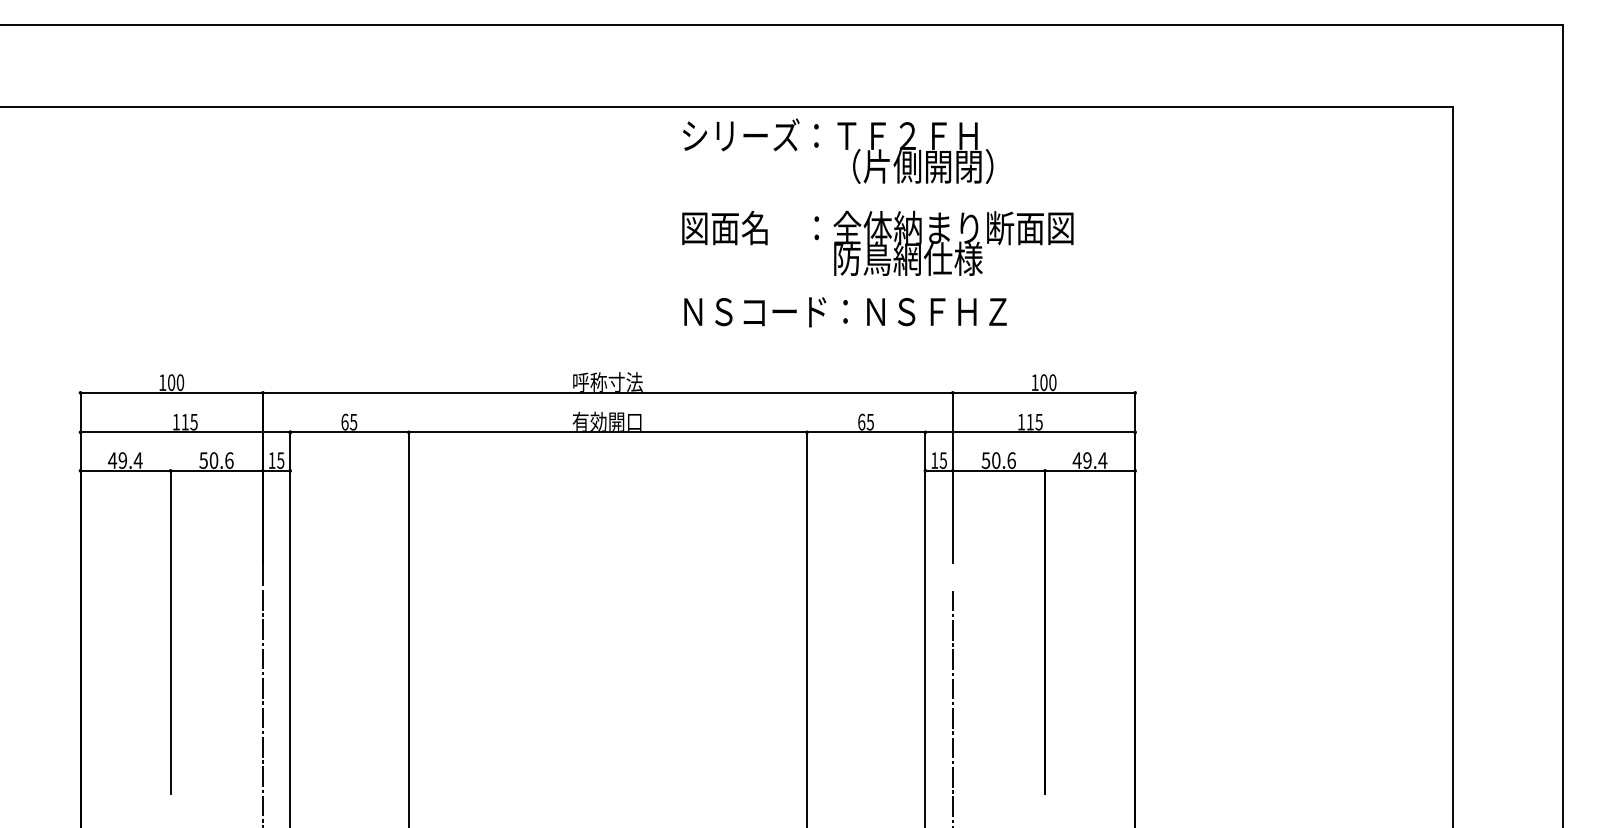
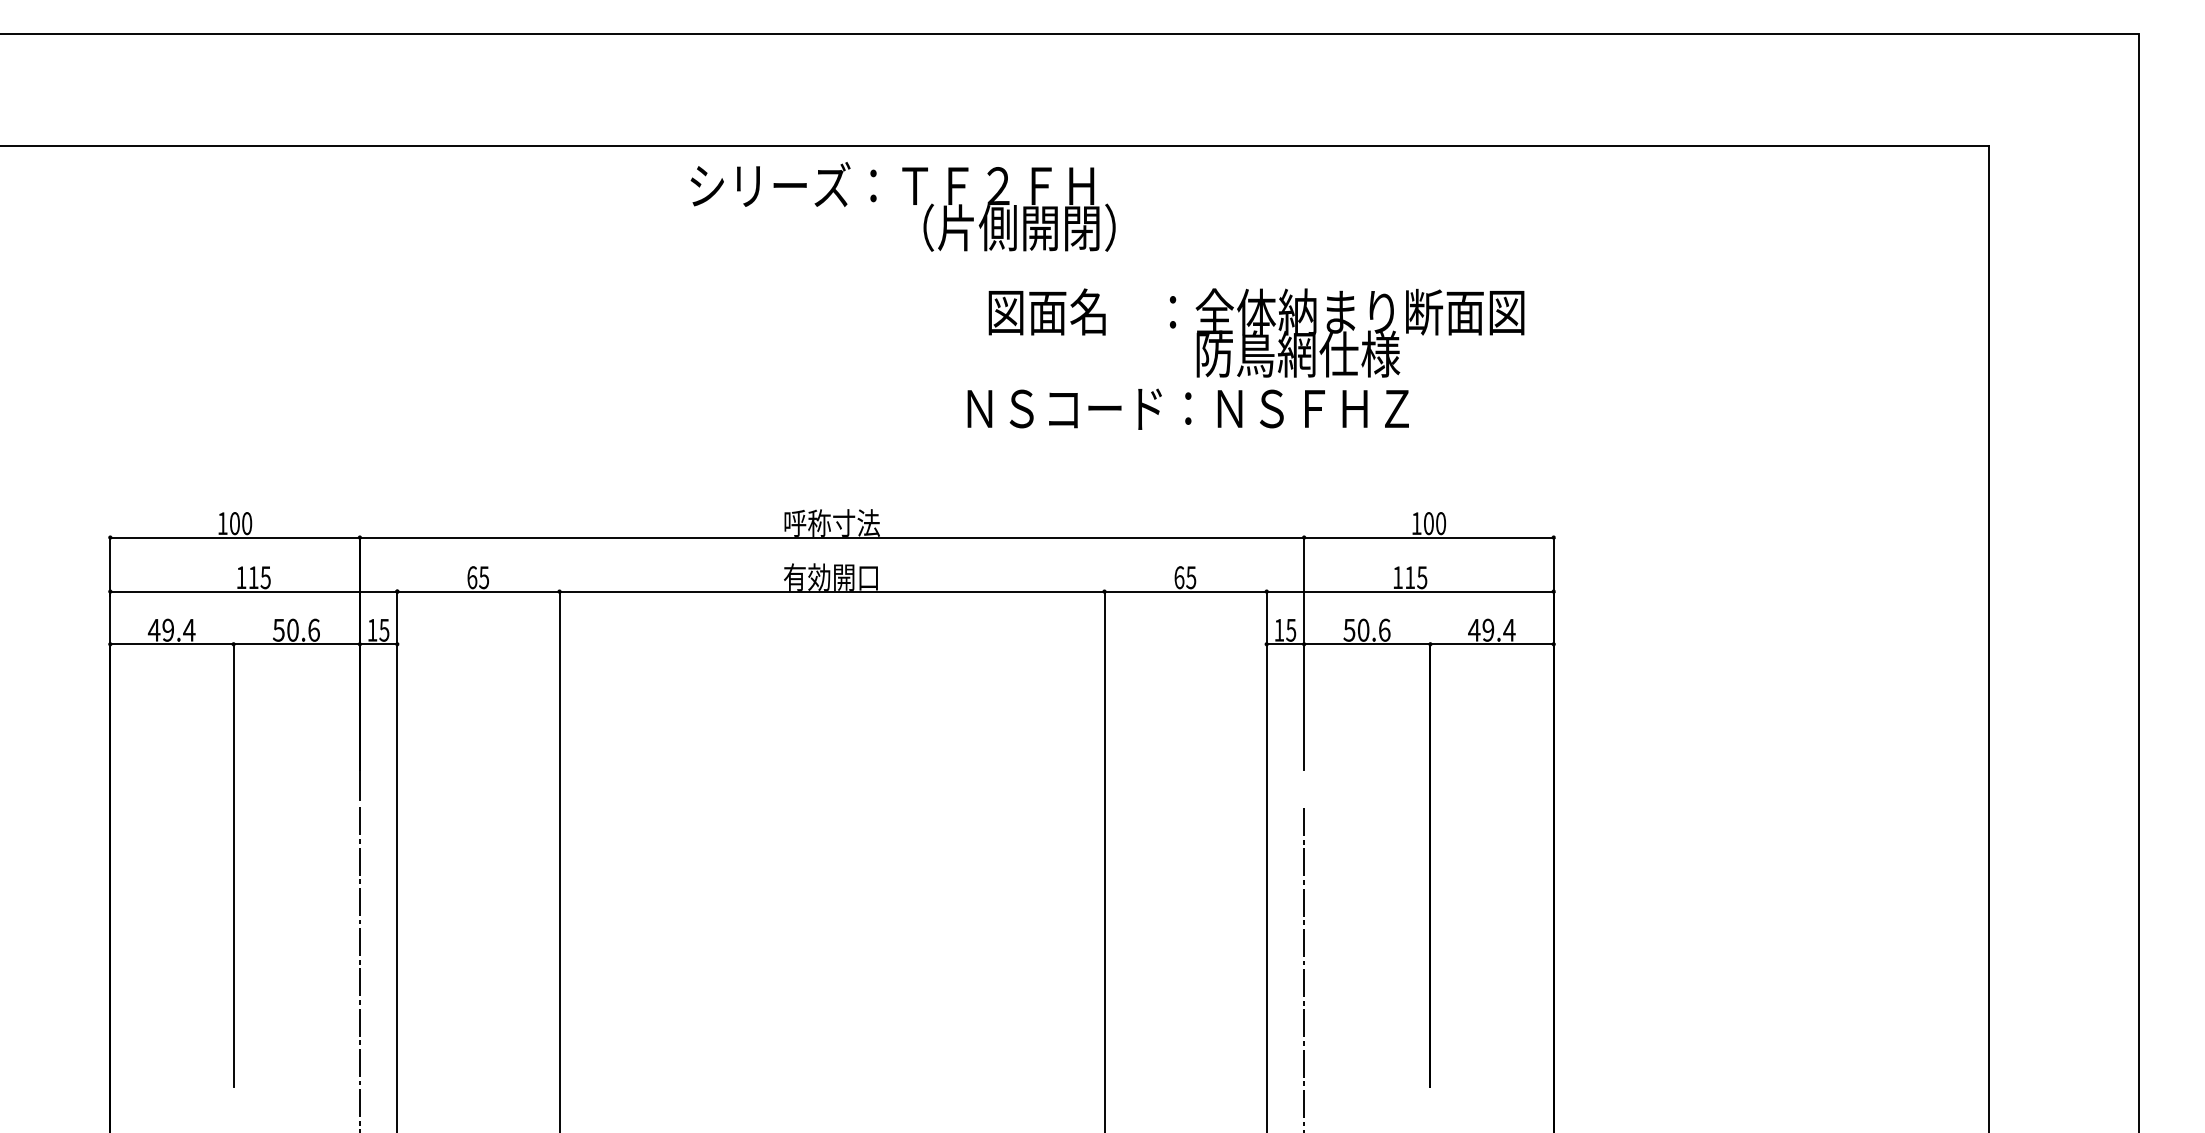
text: (837, 150) -> (902, 206), moved
text: (877, 243) -> (1256, 332), moved
text: (844, 311) -> (1187, 408), moved

